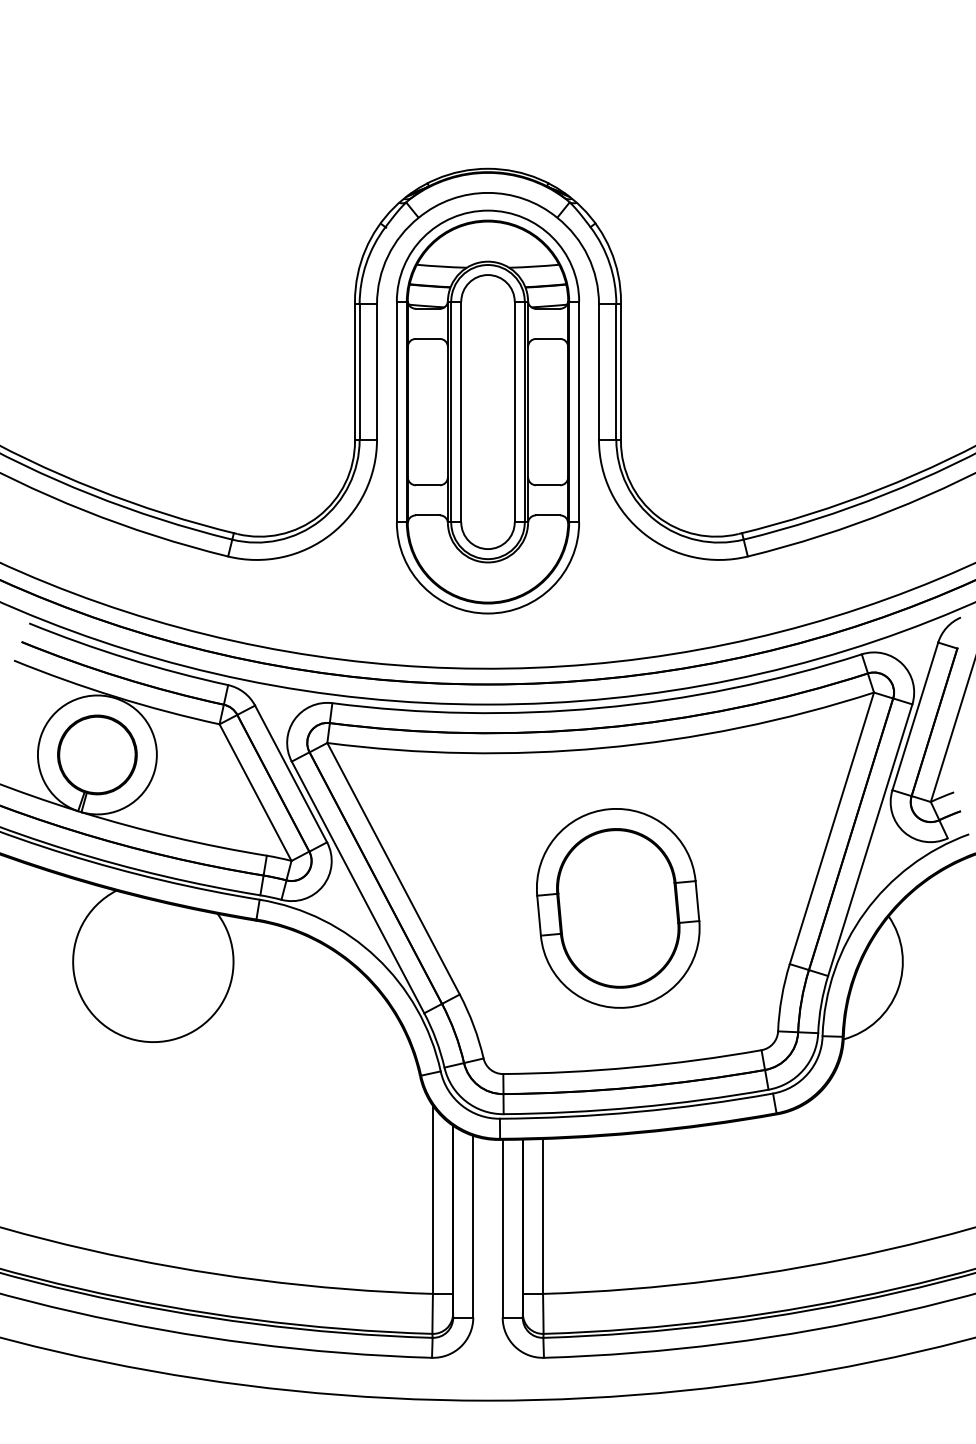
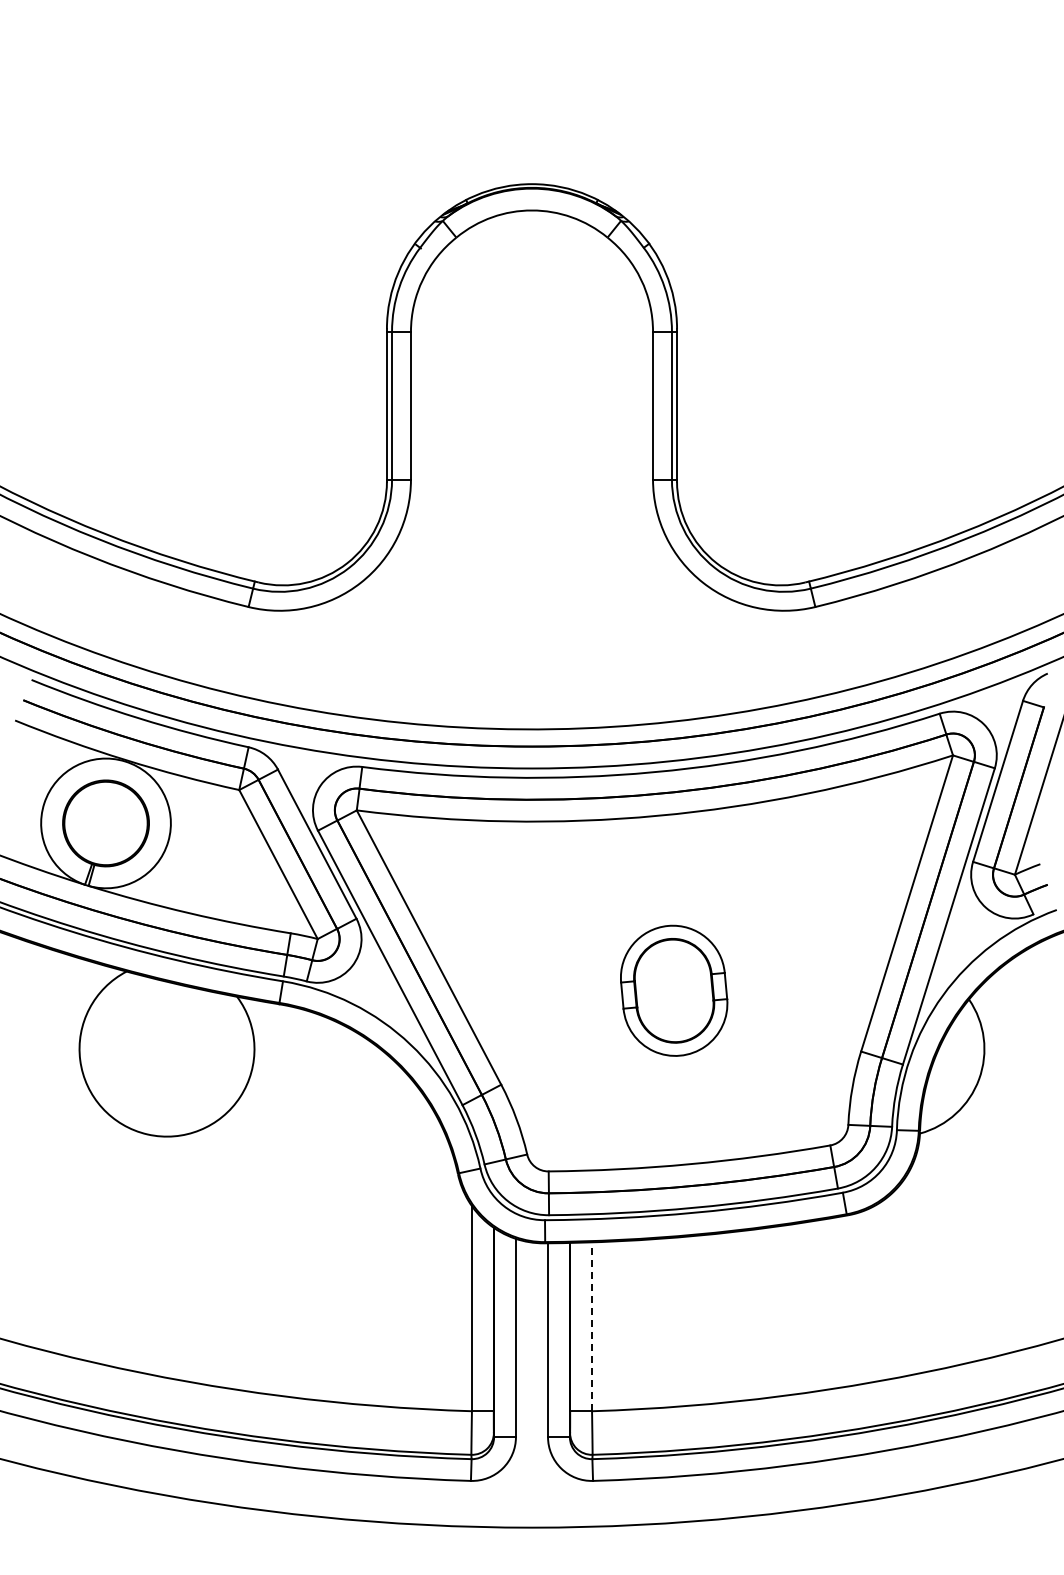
part: (487, 411) -> (531, 448), removed
part: (618, 908) -> (674, 990), size x0.6
line: (543, 1216) -> (592, 1326), solid -> dashed

